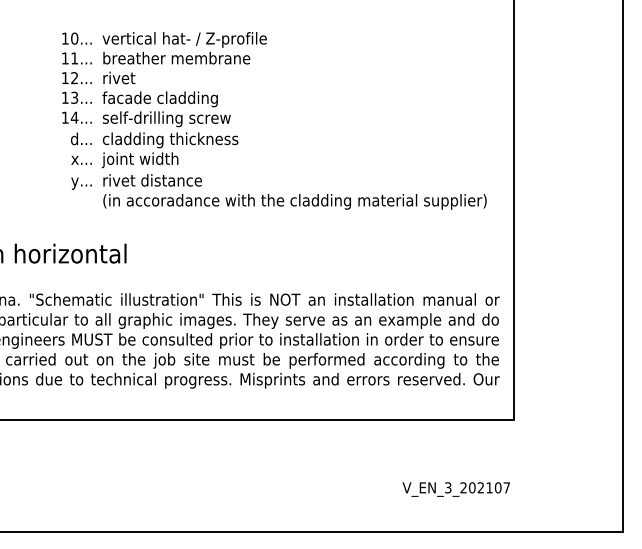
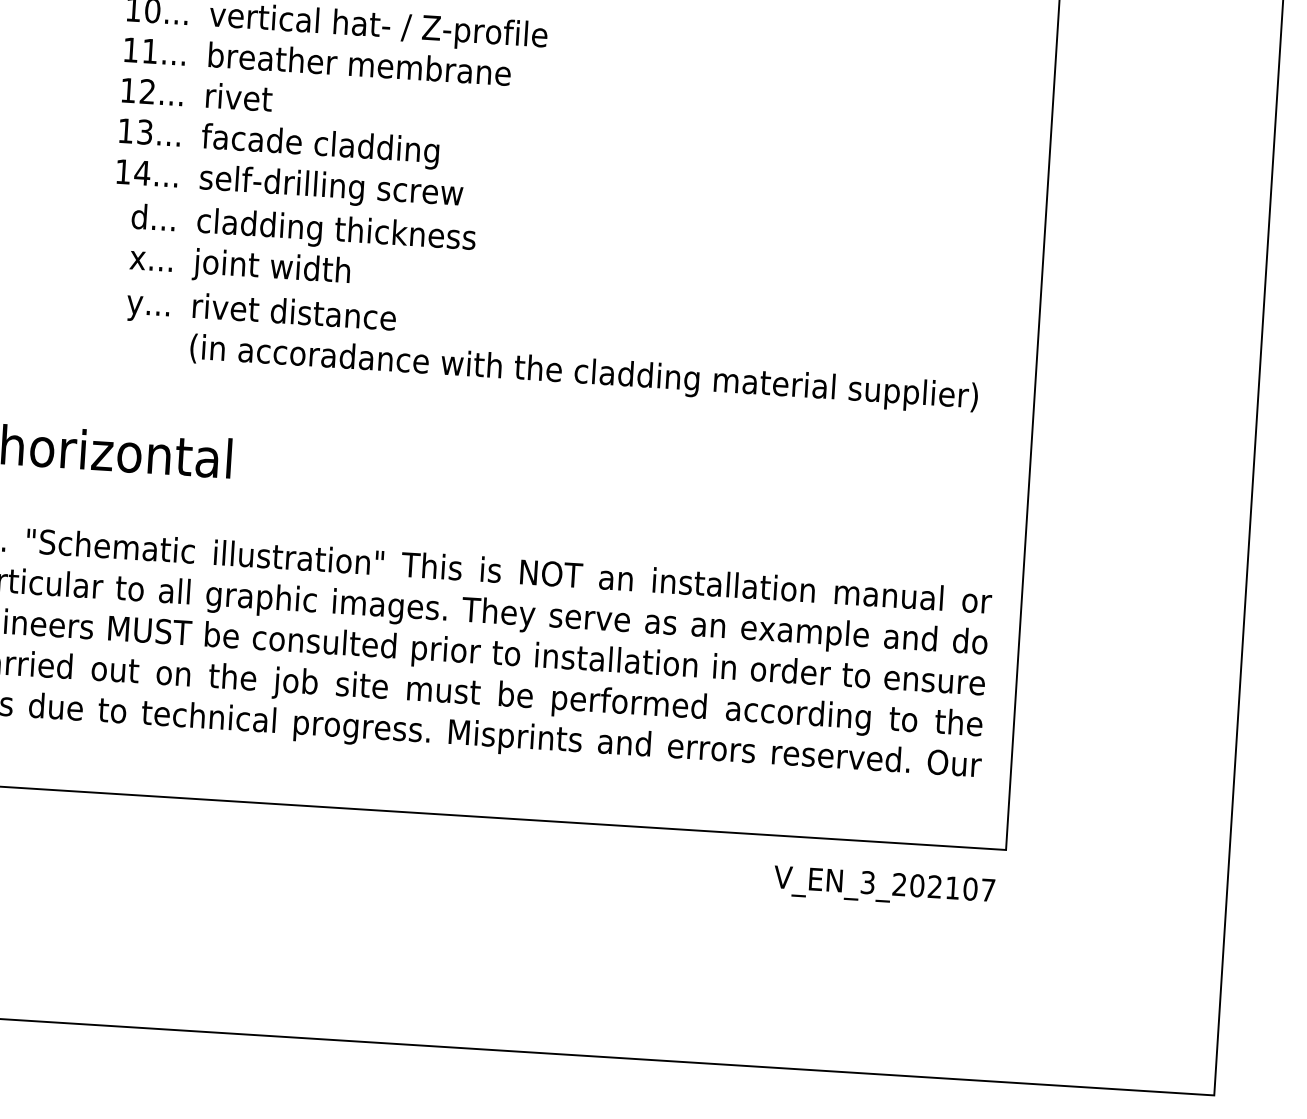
text: (455, 489) -> (882, 887), moved

